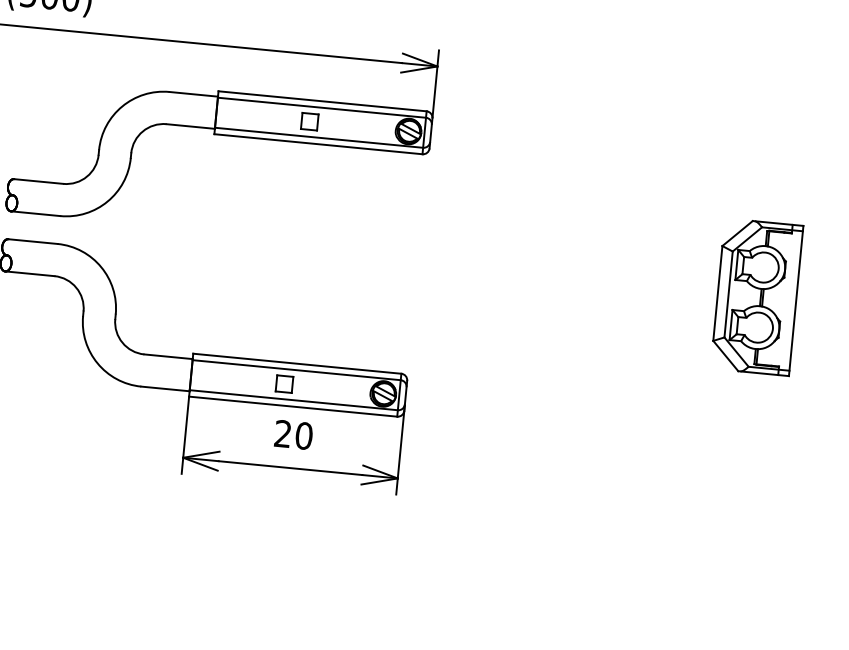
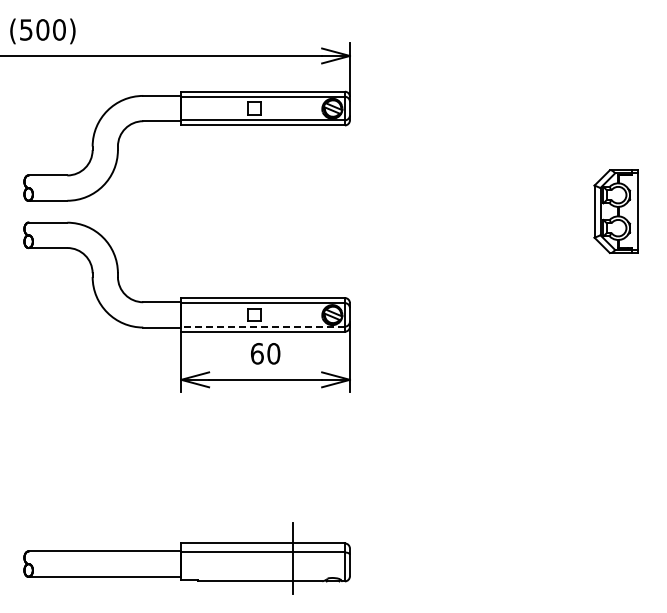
part: (756, 296) -> (615, 211), size x0.7
line: (294, 400) -> (263, 326), solid -> dashed
text: (283, 433) -> (257, 353), 20 -> 60

